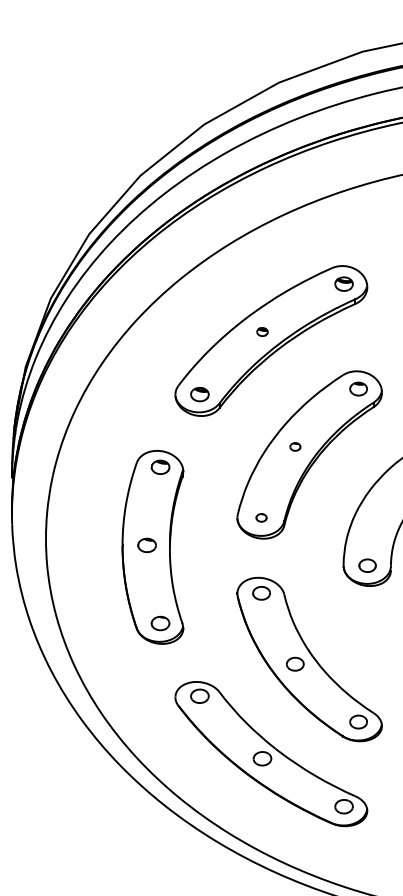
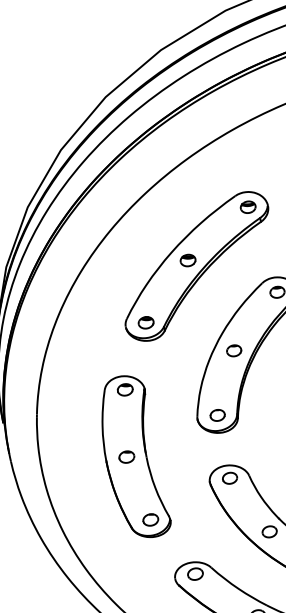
part: (262, 331) -> (187, 260), size x1.67
part: (295, 446) -> (234, 350), size x1.67
part: (261, 517) -> (217, 415), size x1.67

